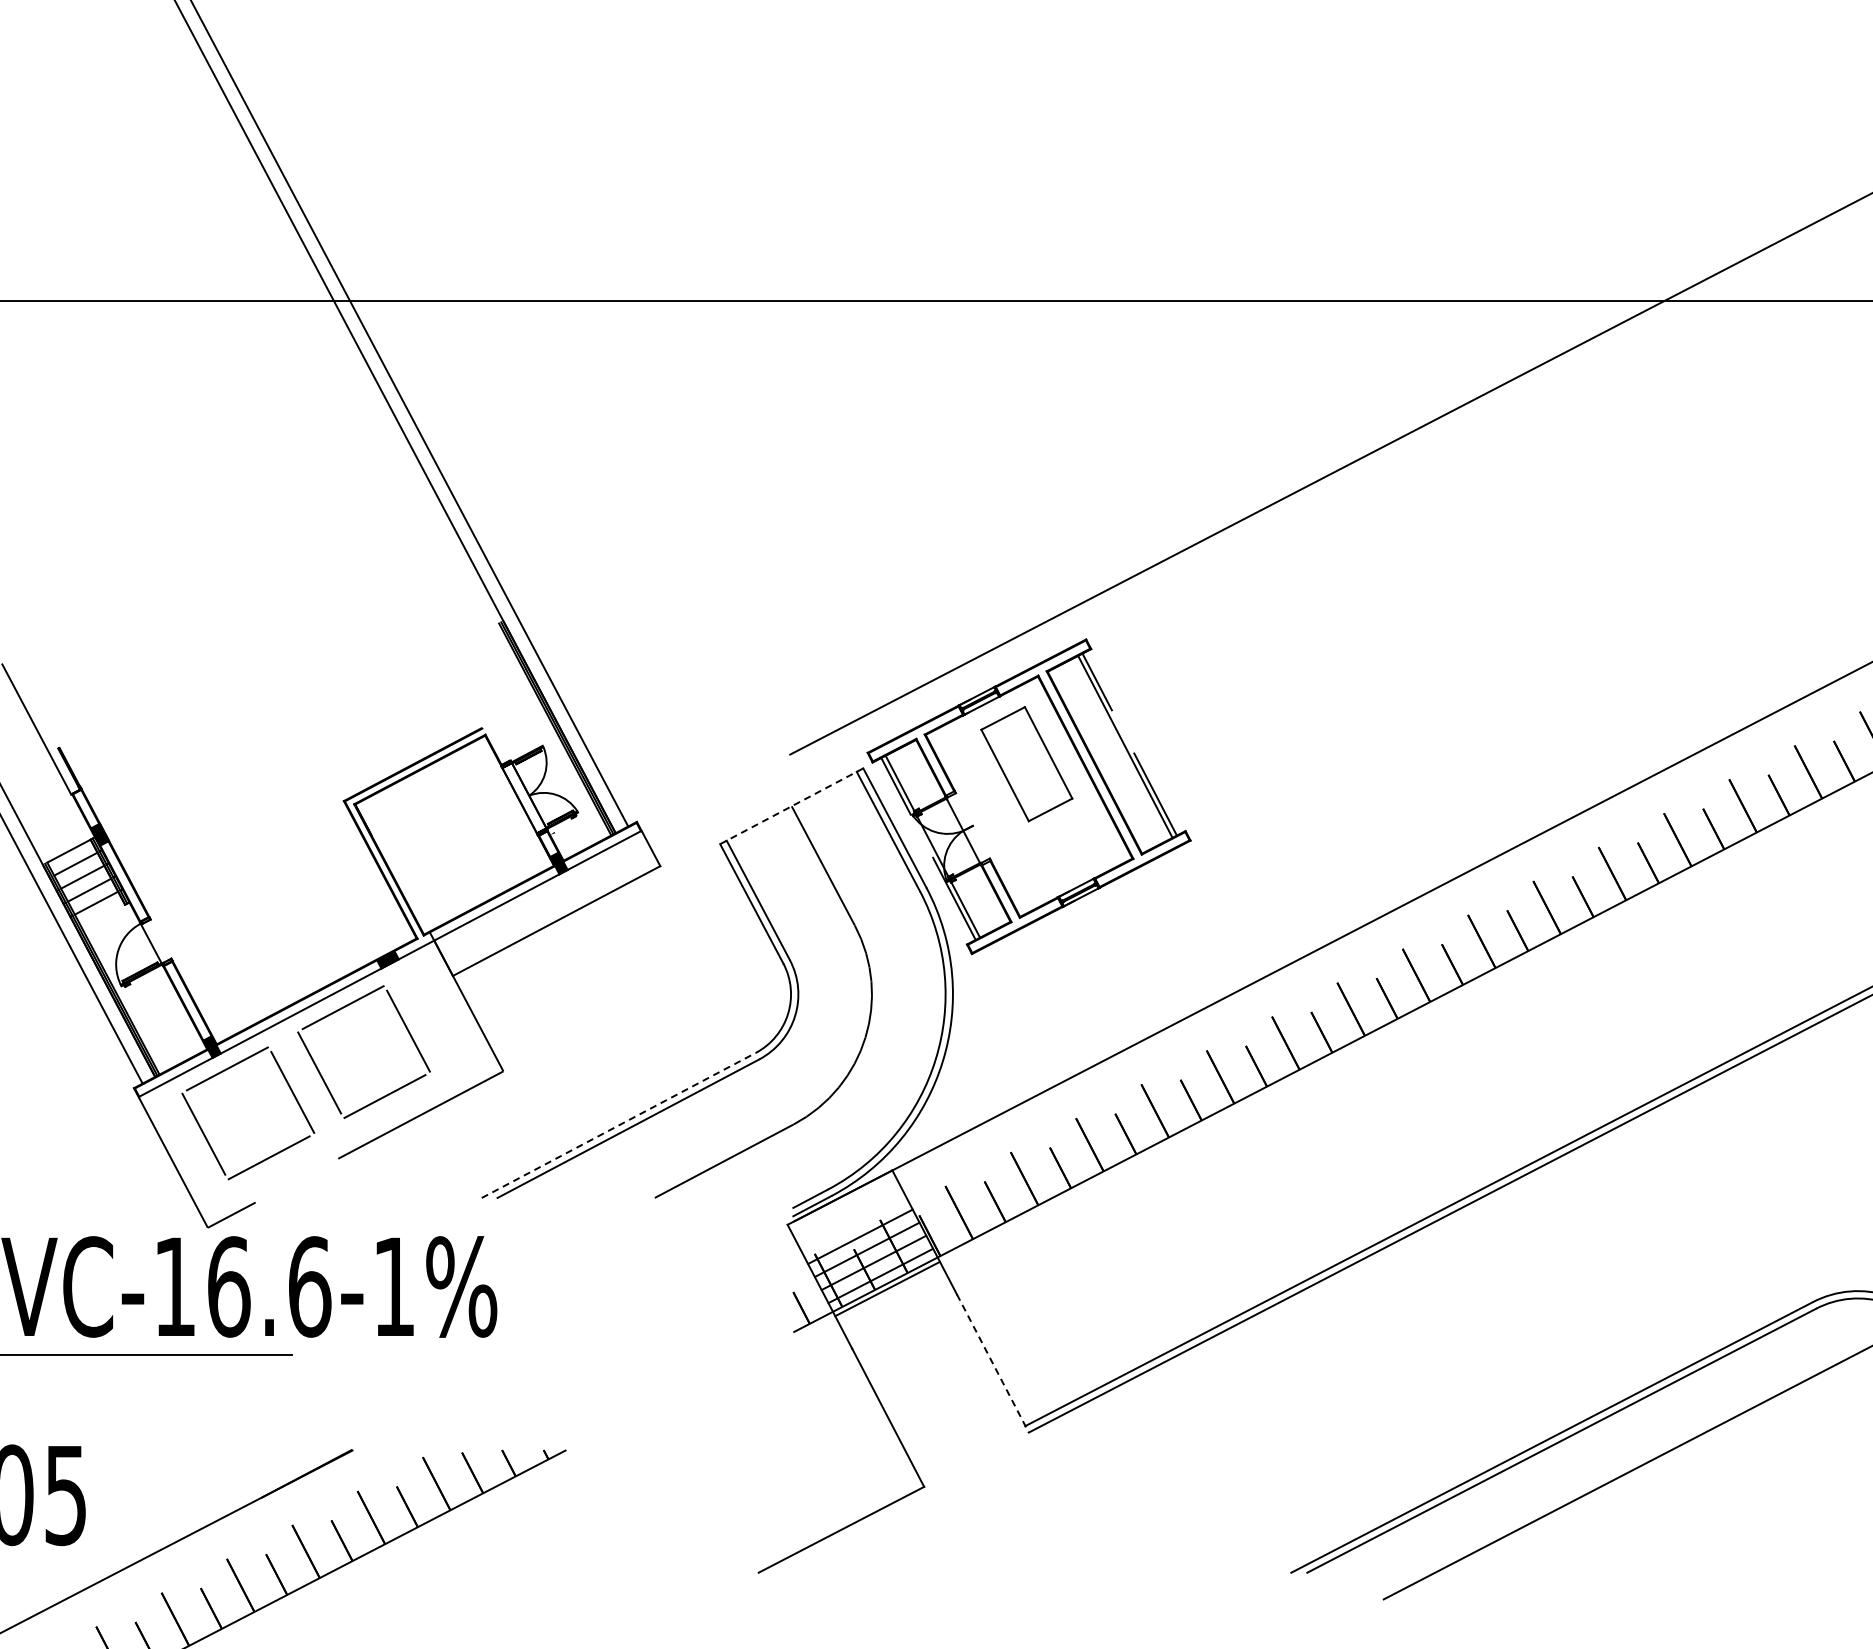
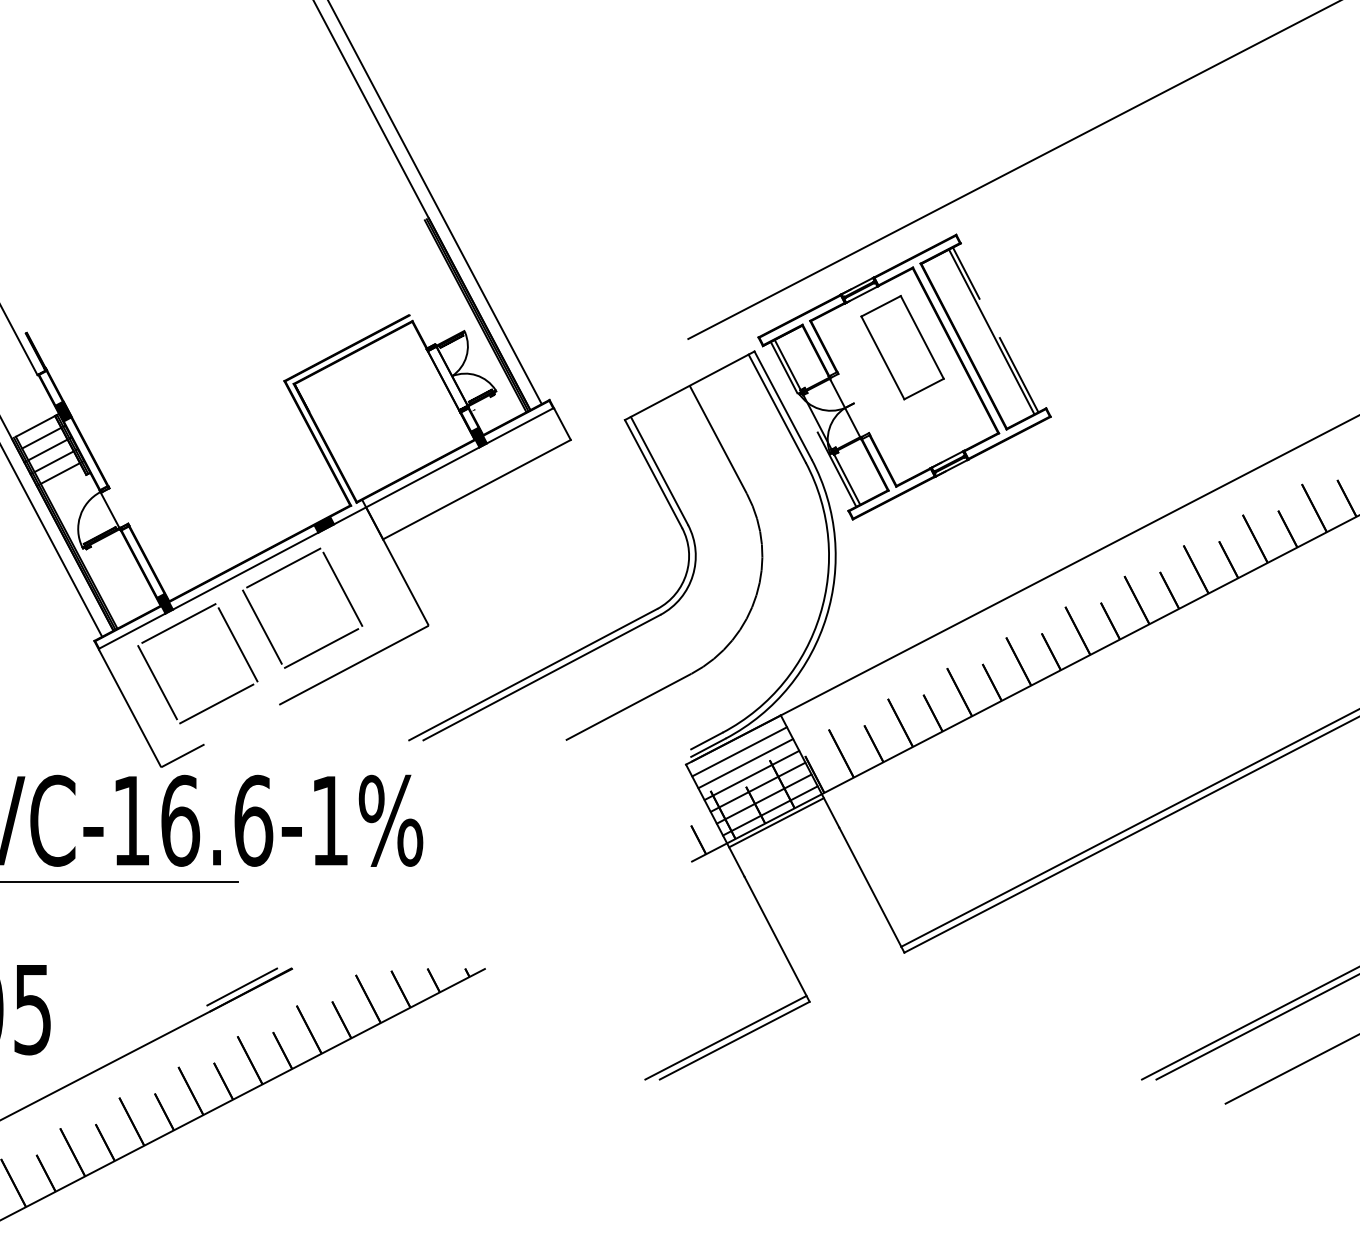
line: (791, 806) -> (689, 385), dashed -> solid
line: (618, 1125) -> (532, 674), dashed -> solid
line: (846, 1210) -> (739, 751), added
line: (853, 1223) -> (745, 763), added
line: (992, 1363) -> (871, 890), dashed -> solid
line: (296, 1470) -> (241, 987), added
line: (831, 1526) -> (725, 1037), added

